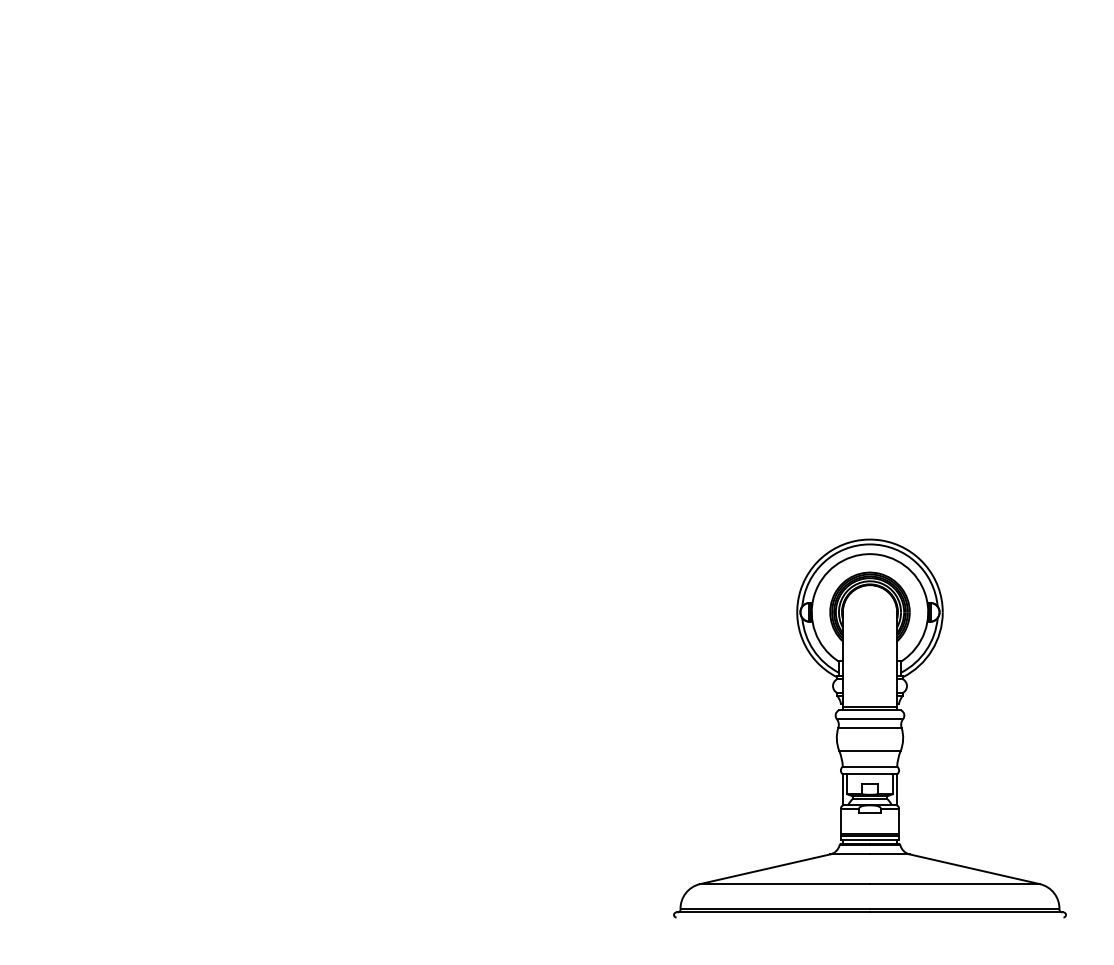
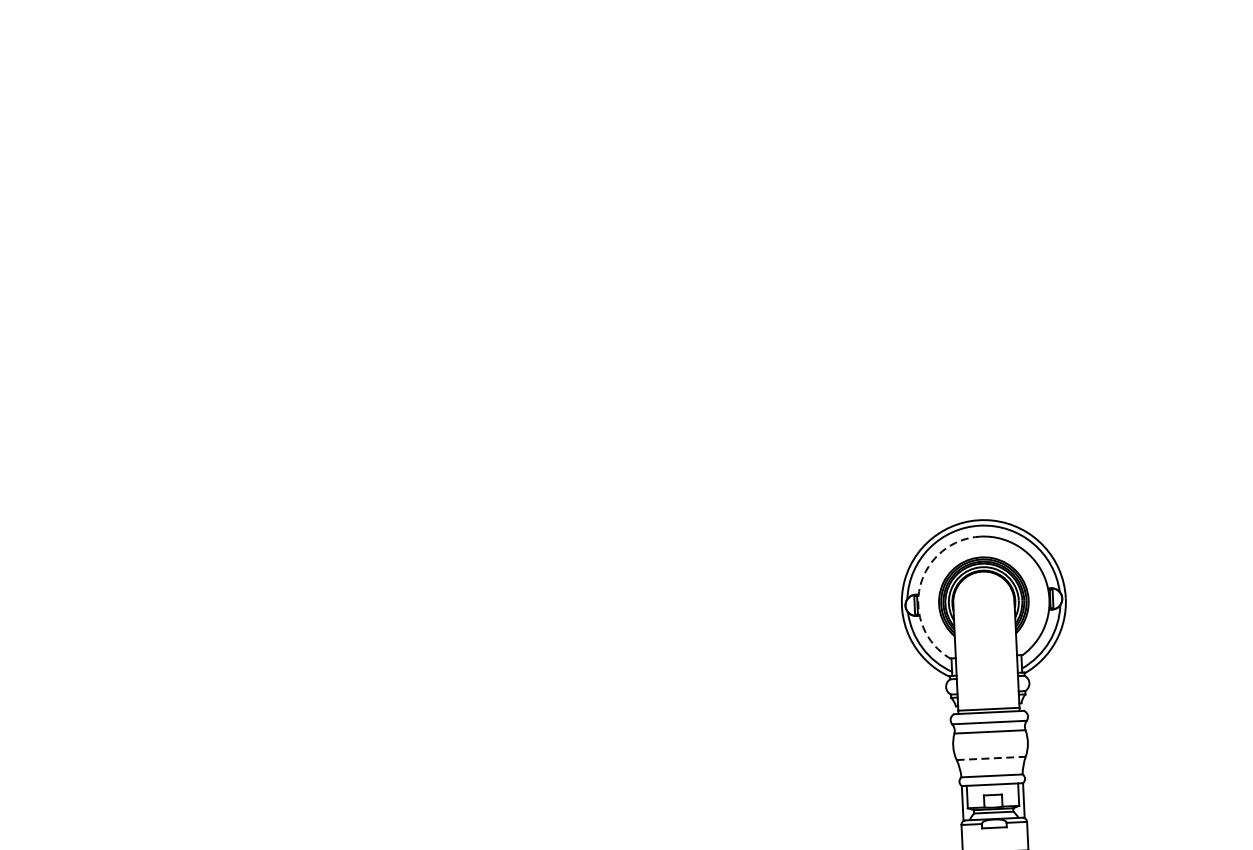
arc: (814, 595) -> (920, 586), solid -> dashed
line: (870, 751) -> (991, 758), solid -> dashed

